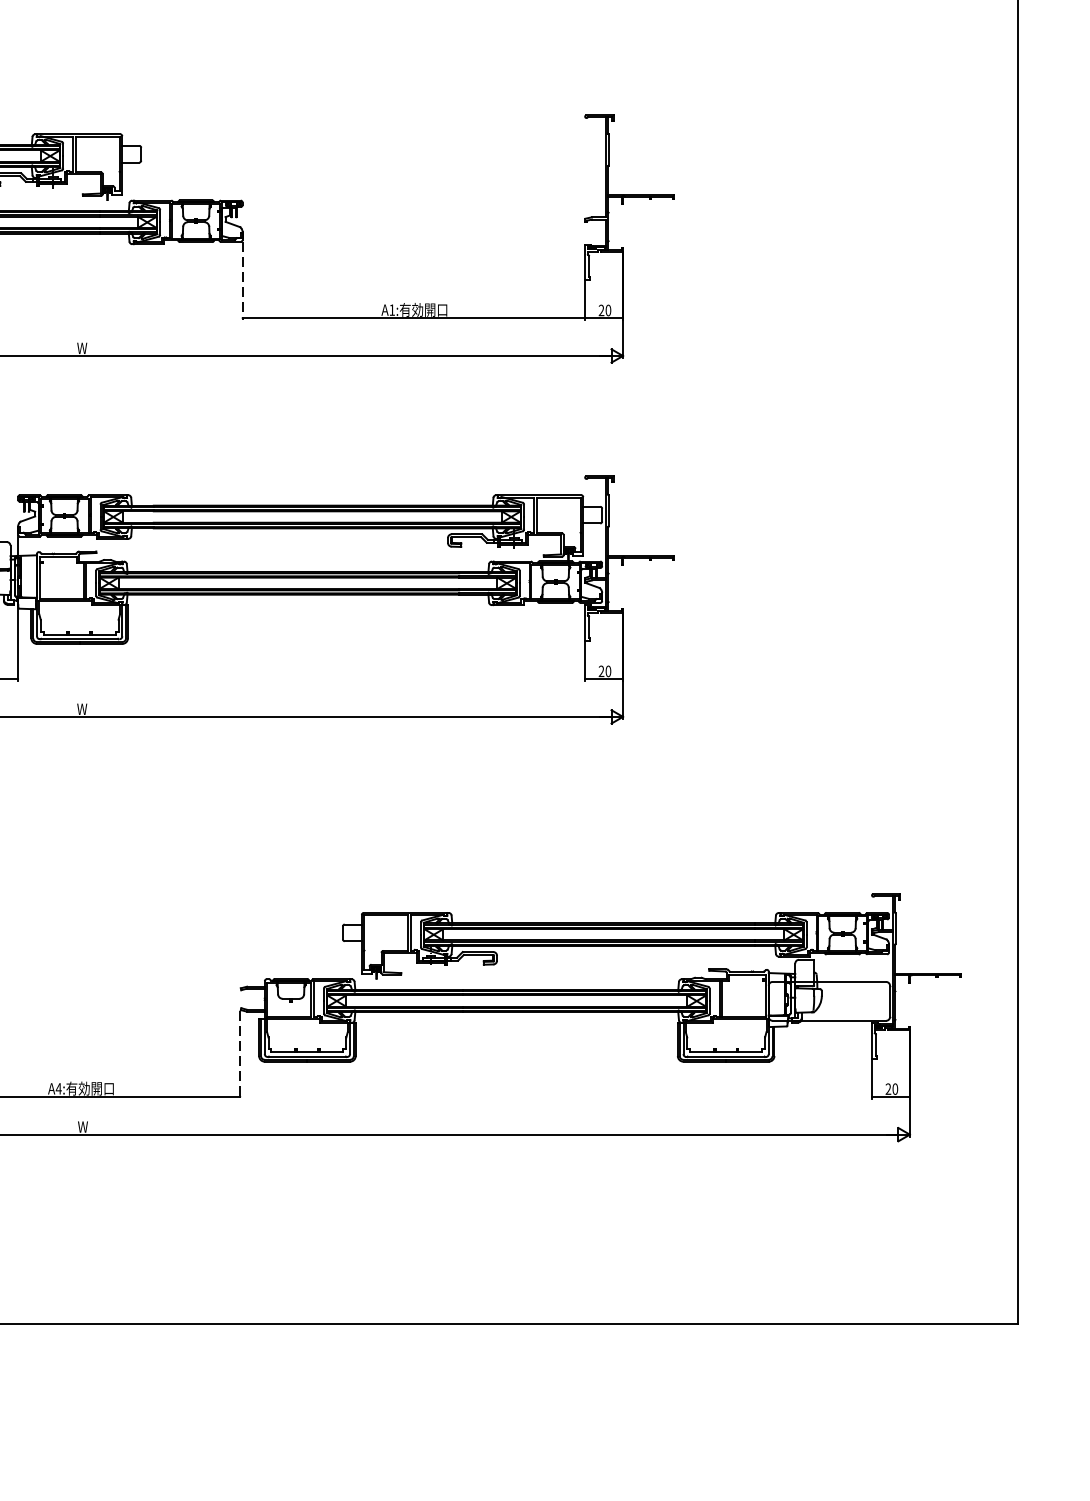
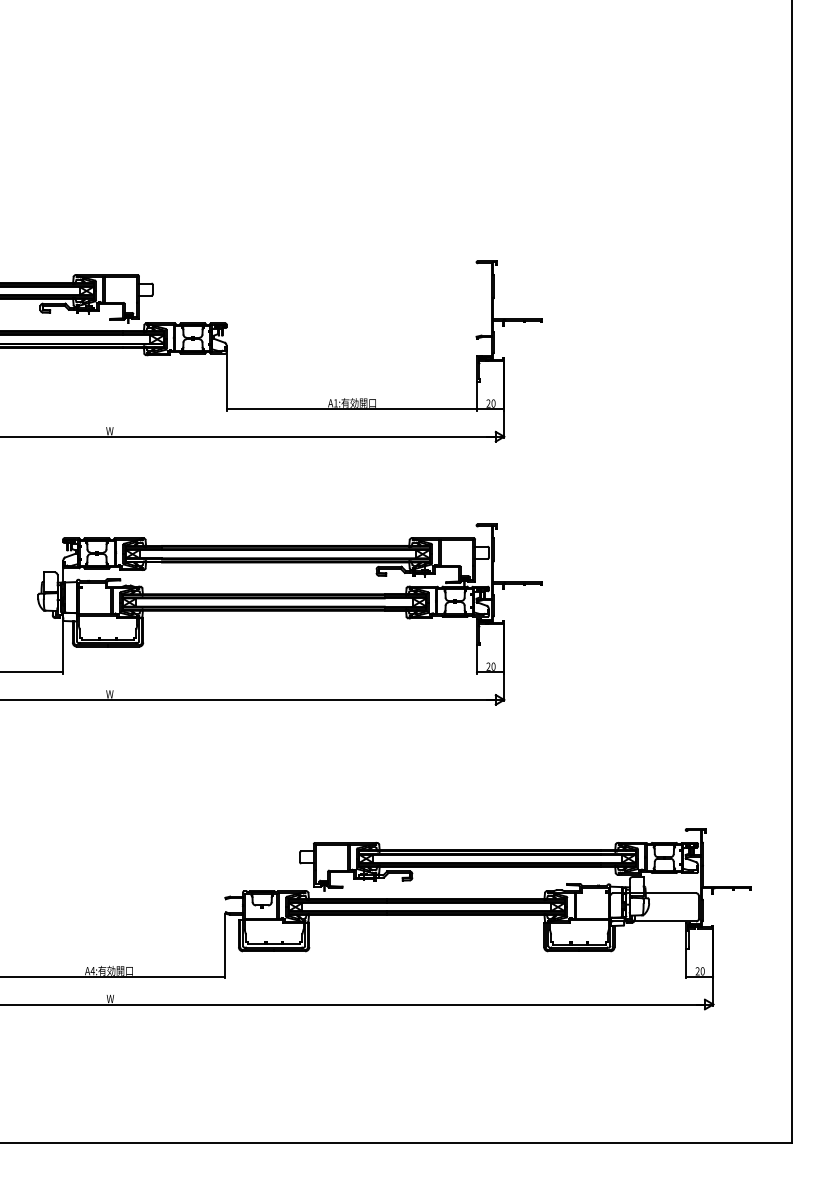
line: (242, 281) -> (226, 382), dashed -> solid
line: (240, 1055) -> (225, 946), dashed -> solid

